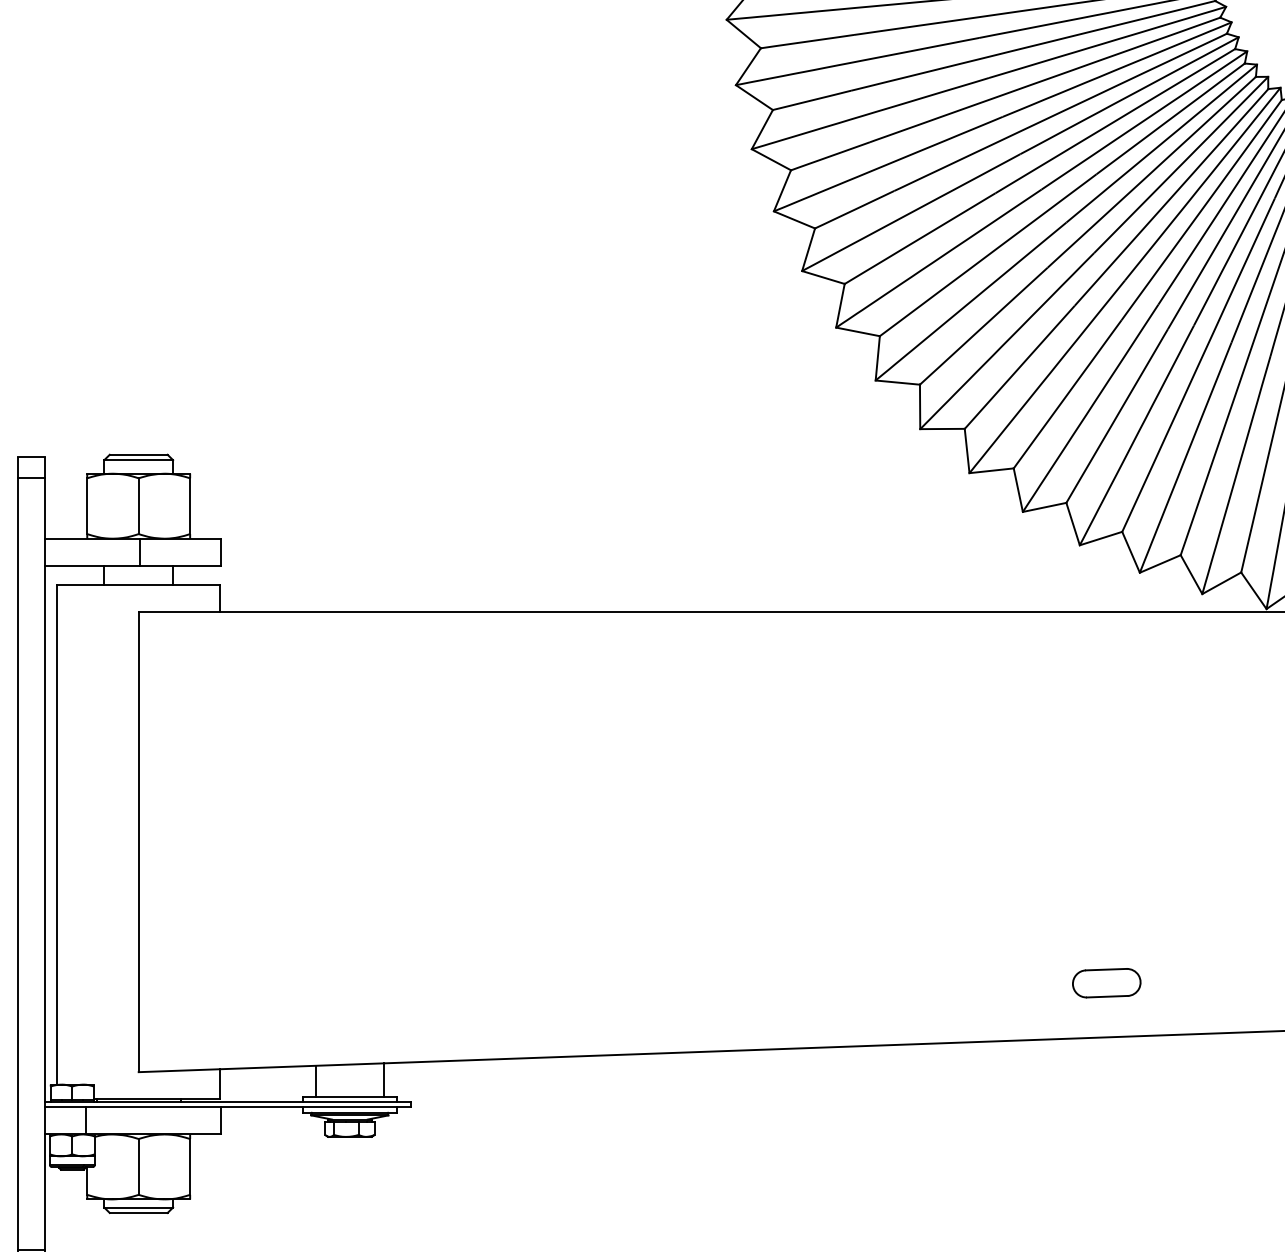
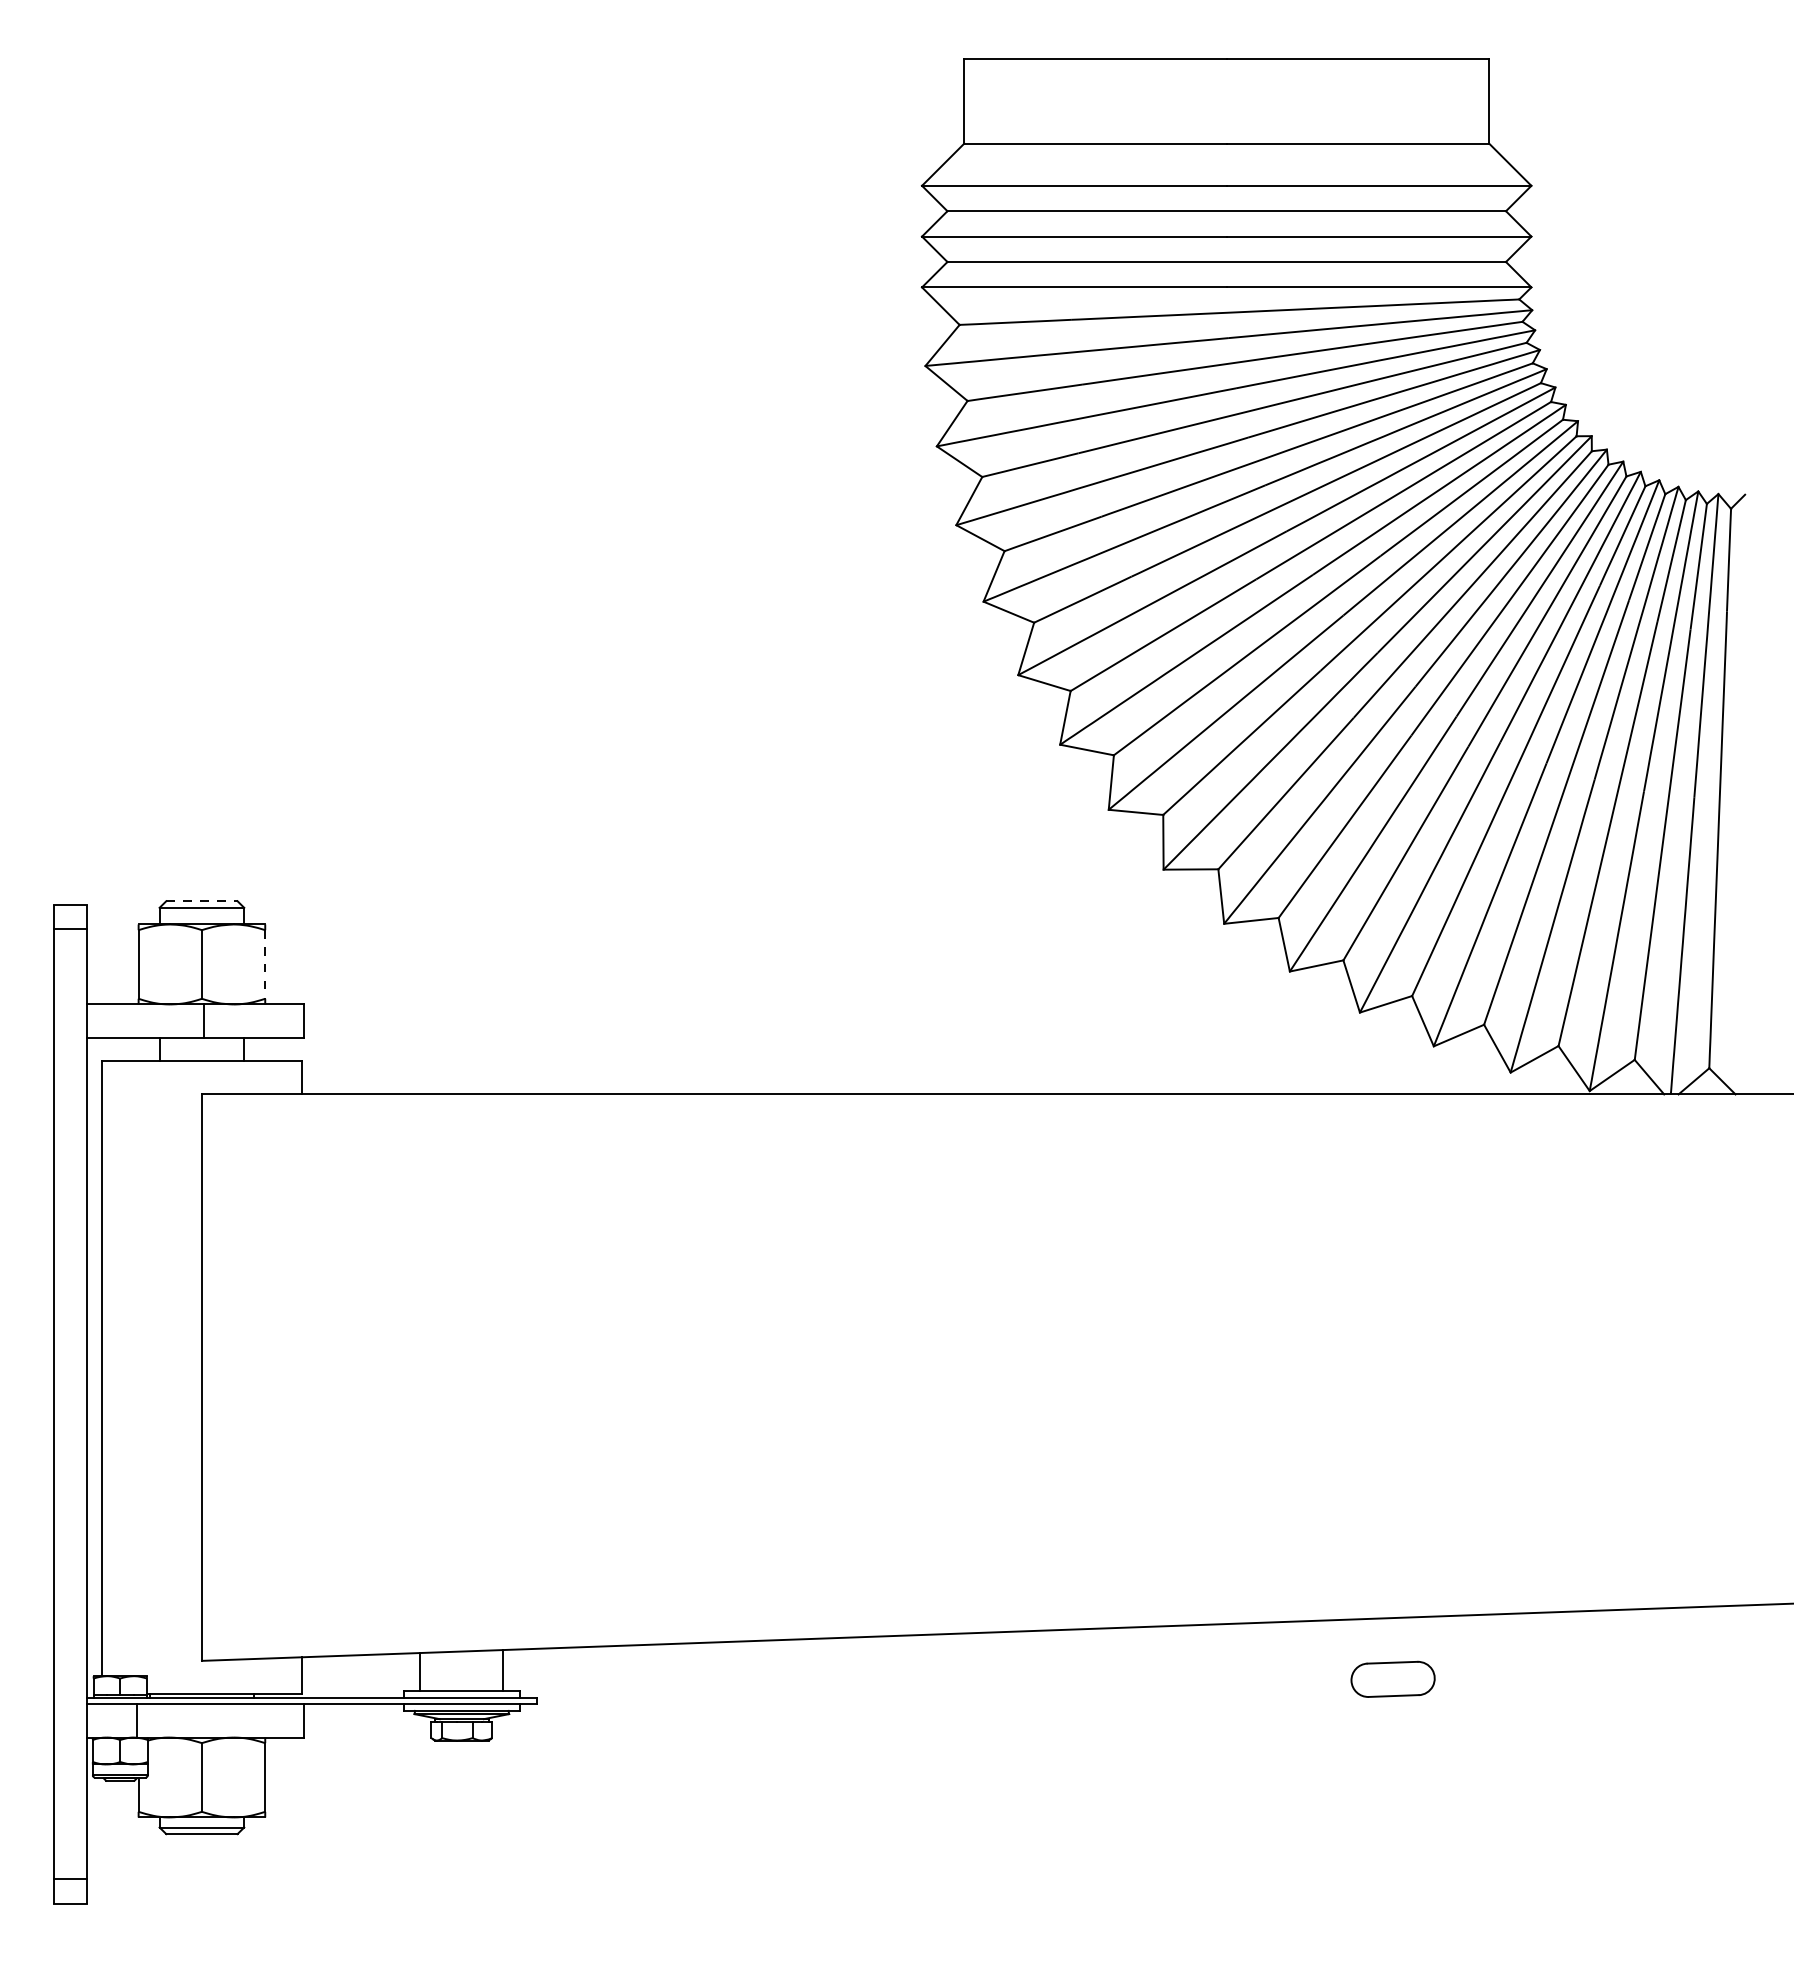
line: (138, 455) -> (201, 901), solid -> dashed
line: (190, 506) -> (265, 964), solid -> dashed
part: (1106, 982) -> (1392, 1678), moved

